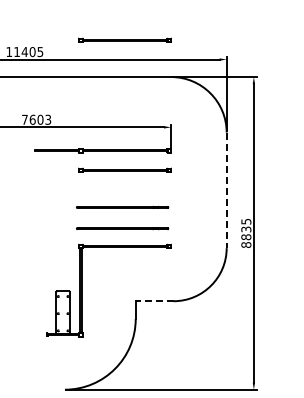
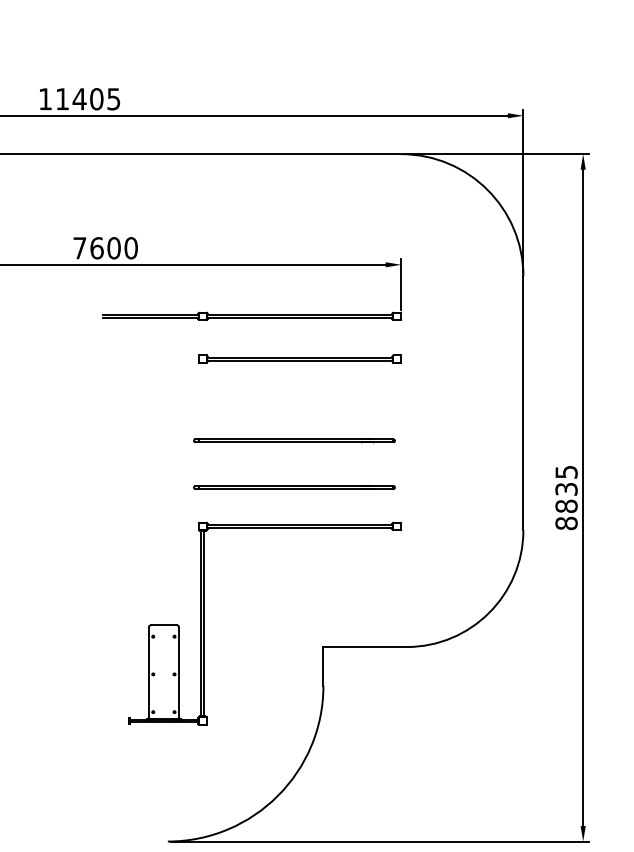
part: (124, 39) -> (298, 71), removed
text: (48, 119) -> (131, 247), 7603 -> 7600
line: (226, 190) -> (522, 403), dashed -> solid
line: (154, 301) -> (364, 647), dashed -> solid

